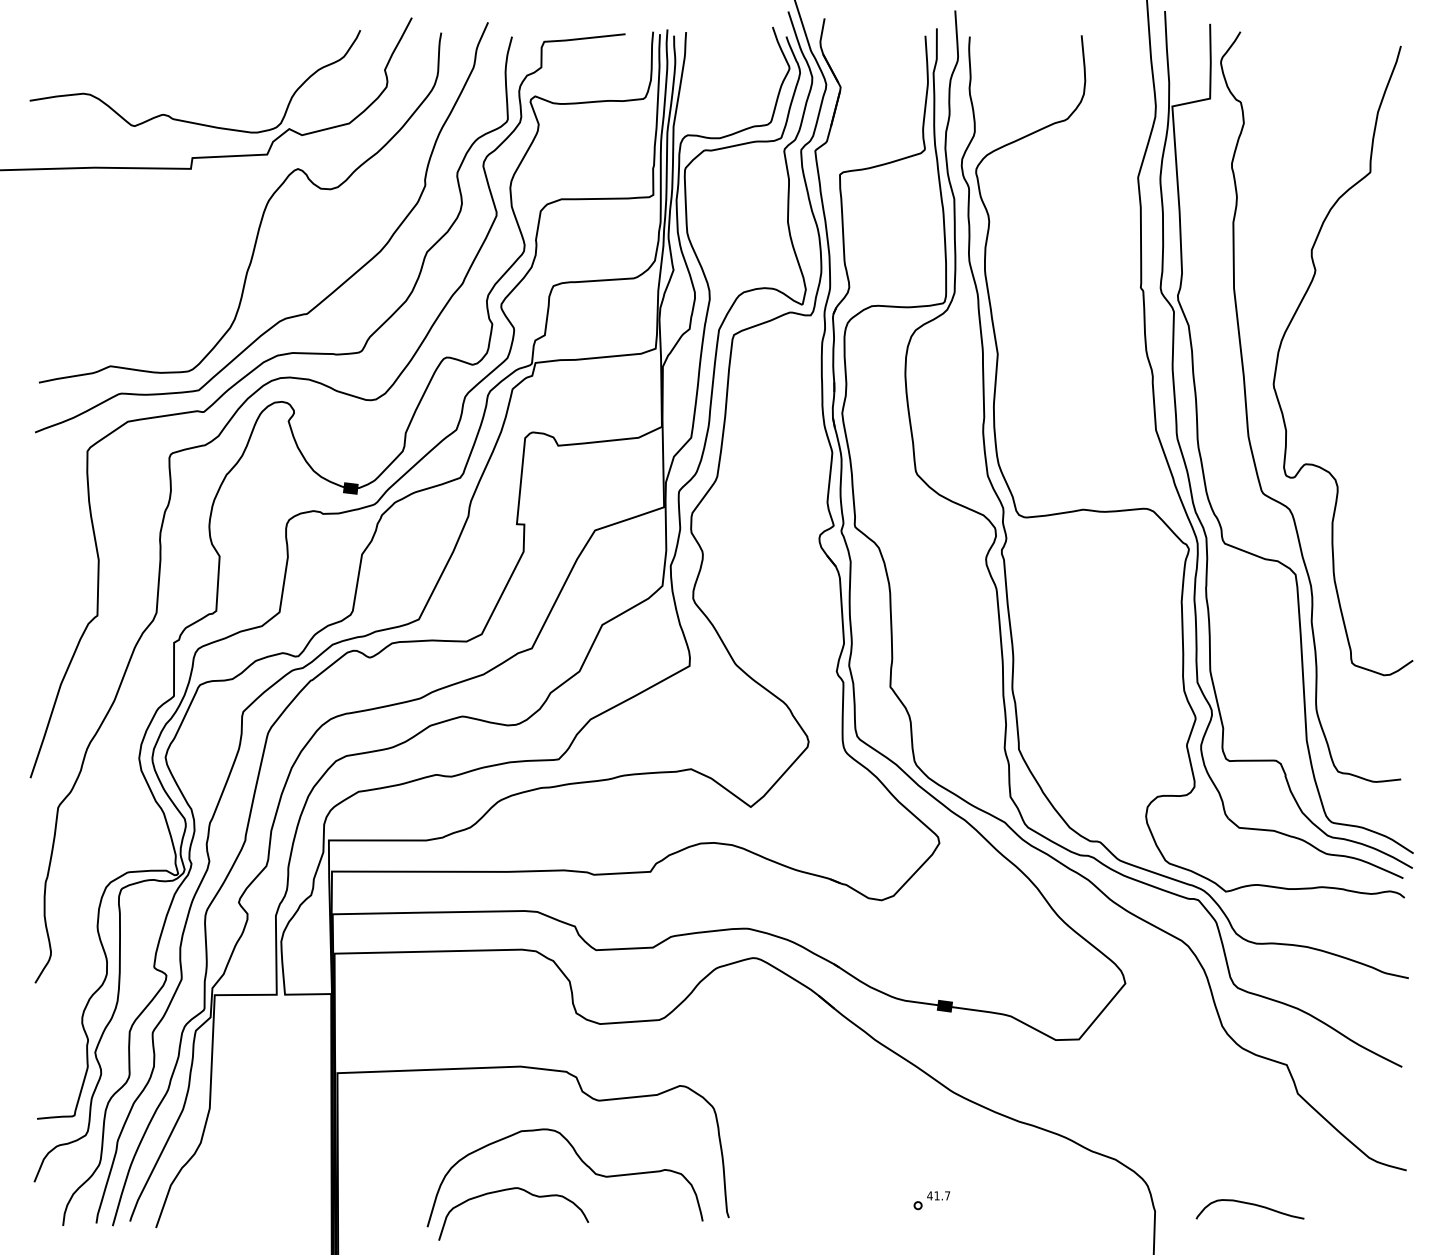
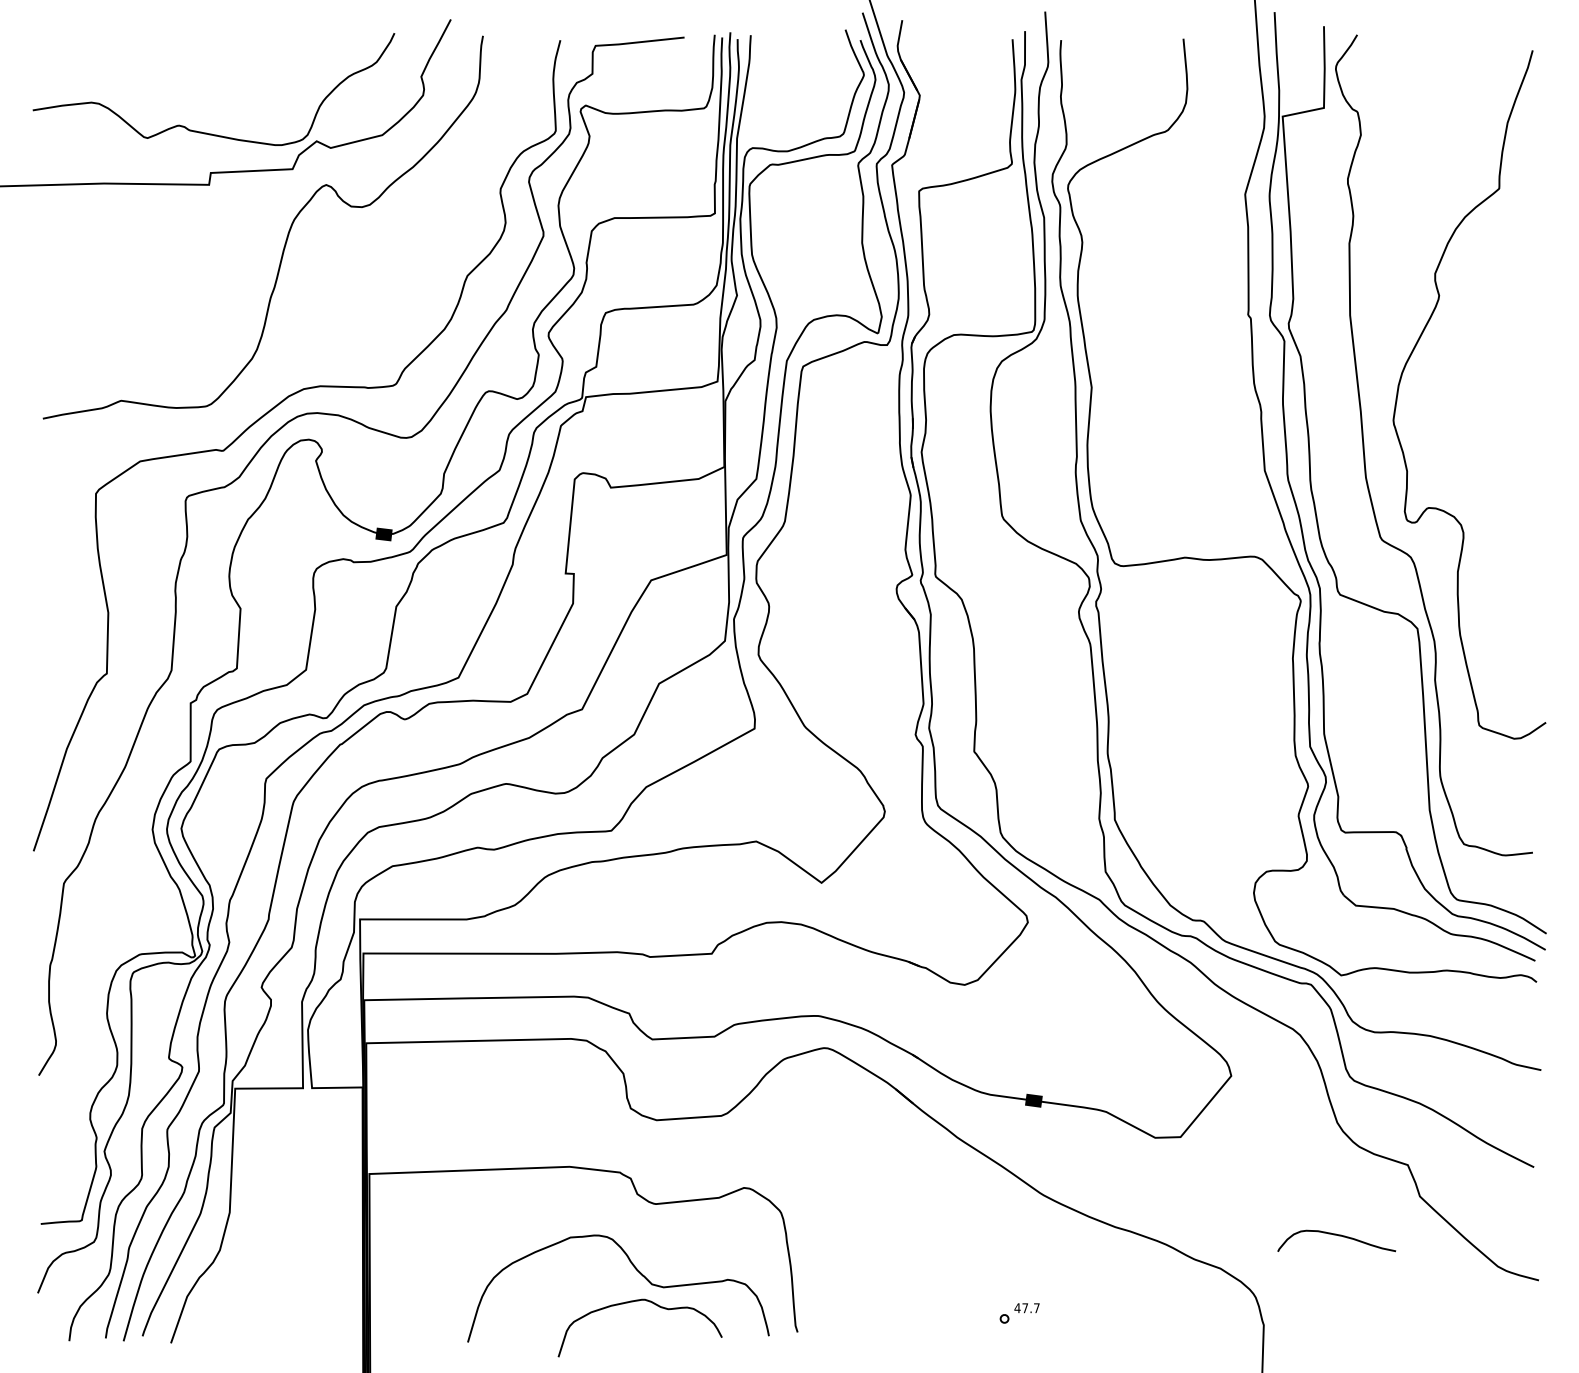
curve: (285, 317) -> (312, 347), removed
curve: (507, 1190) -> (633, 1302), moved
text: (937, 1196) -> (1025, 1308), 41.7 -> 47.7
curve: (1251, 1205) -> (1338, 1236), moved

